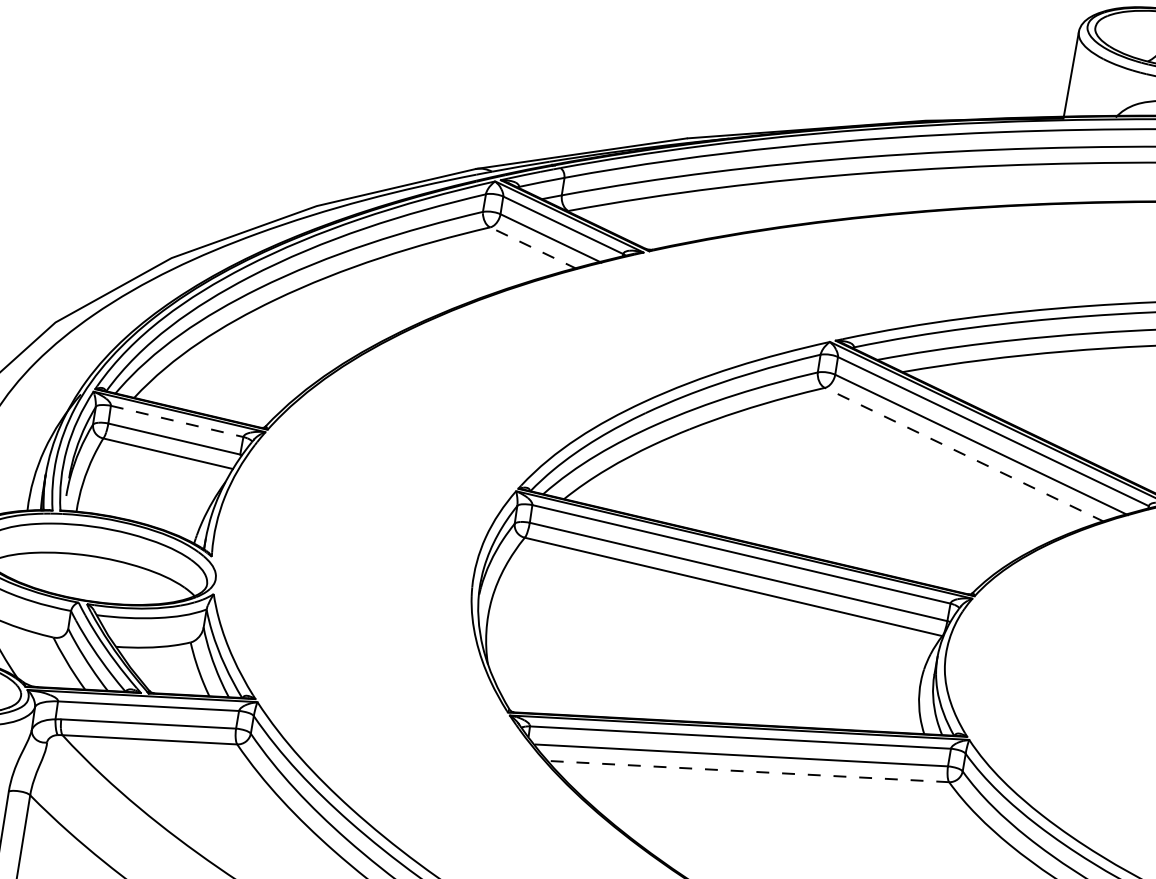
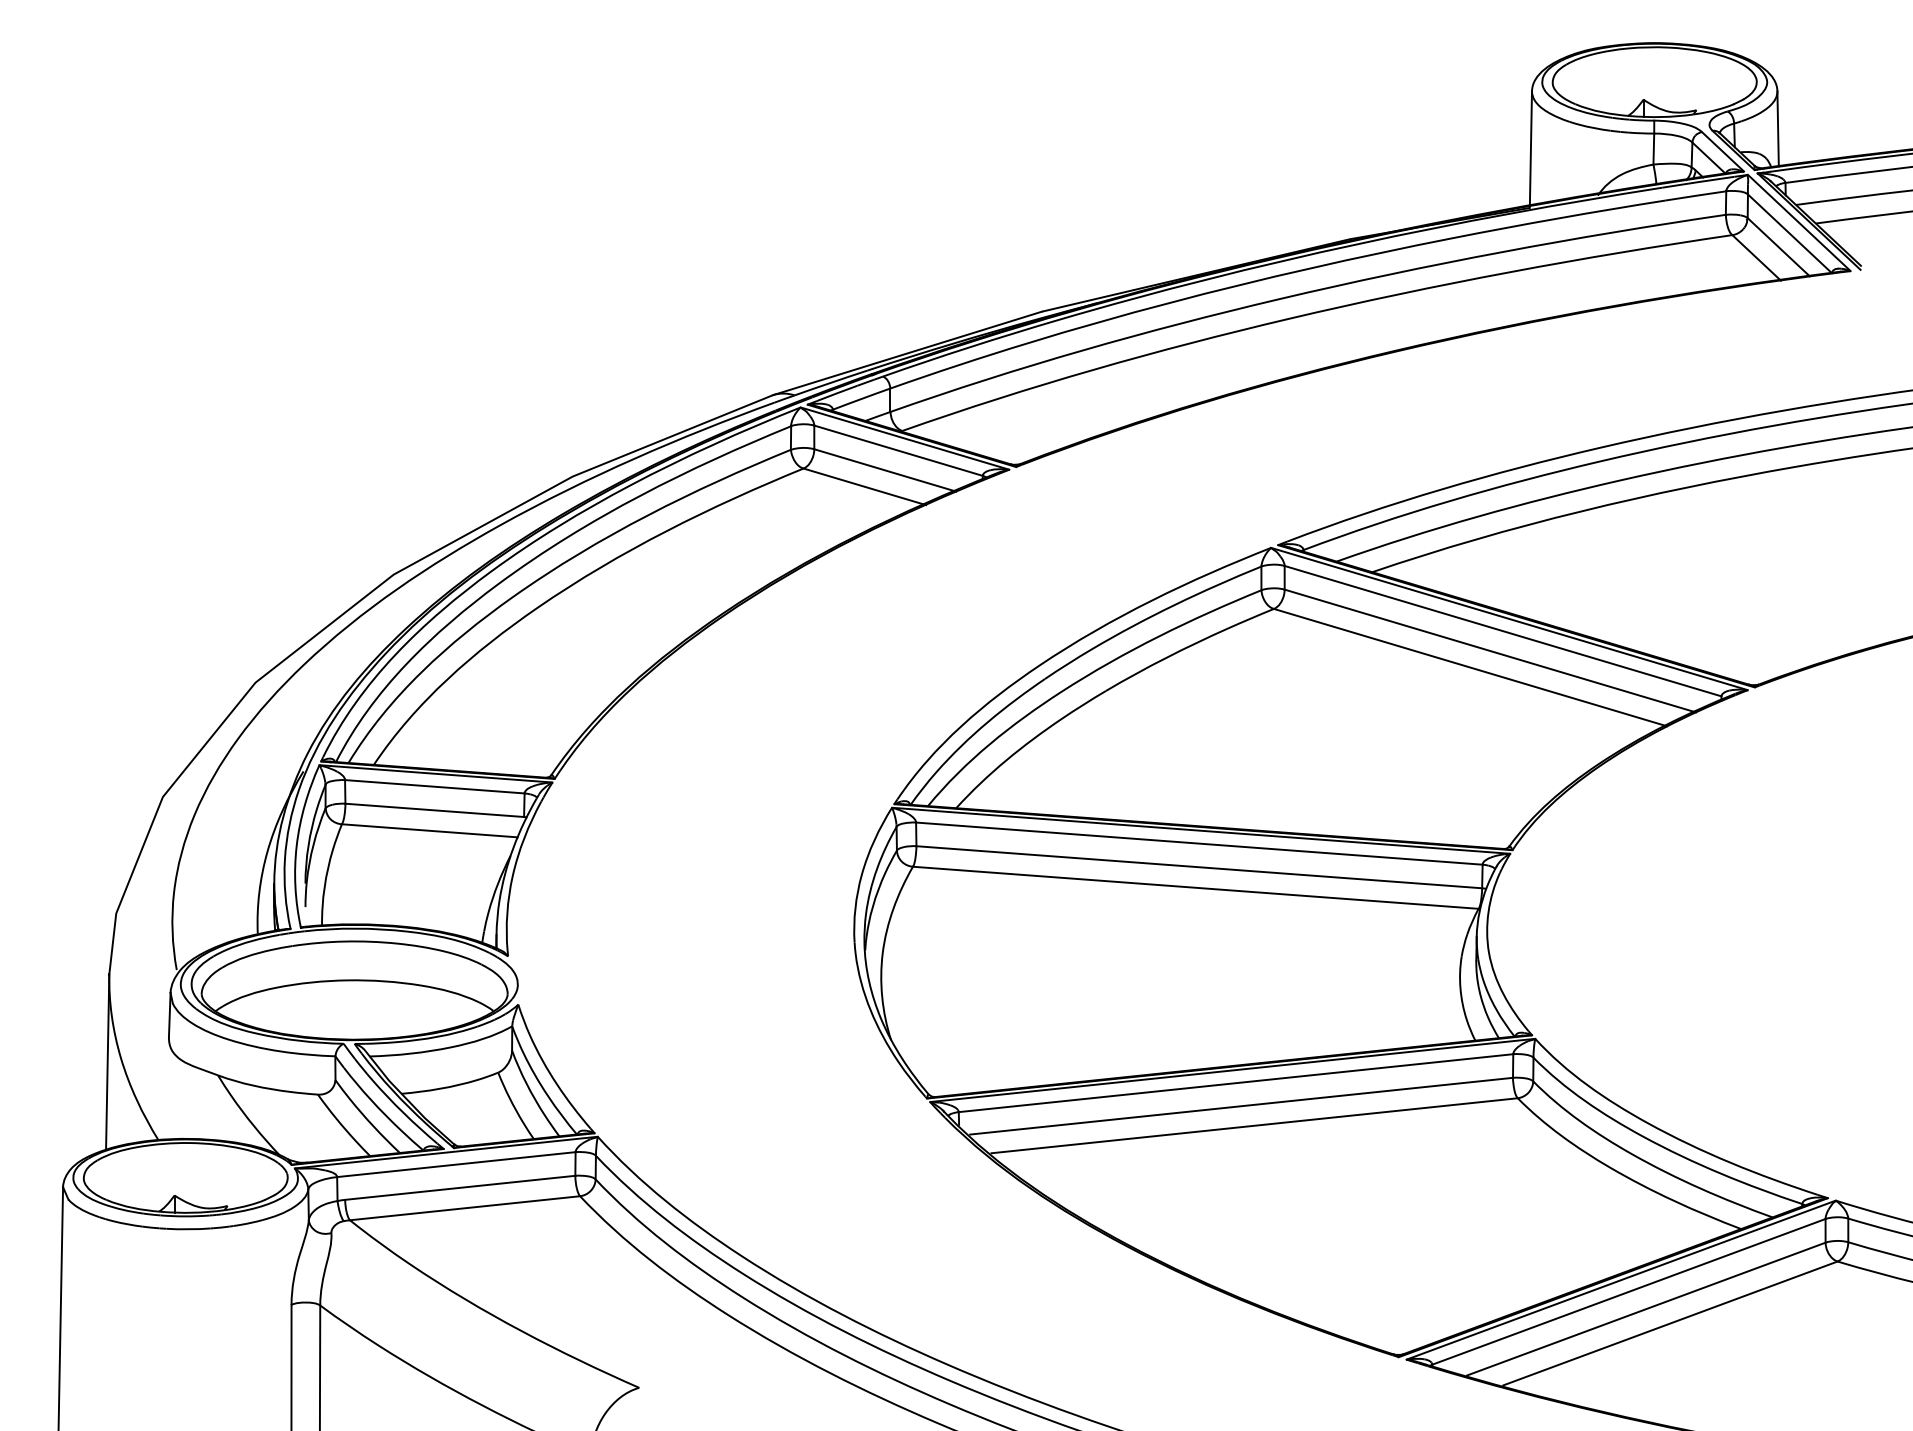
line: (533, 247) -> (864, 486), dashed -> solid
line: (177, 421) -> (435, 786), dashed -> solid
line: (964, 454) -> (1469, 667), dashed -> solid
line: (749, 771) -> (1254, 1125), dashed -> solid

